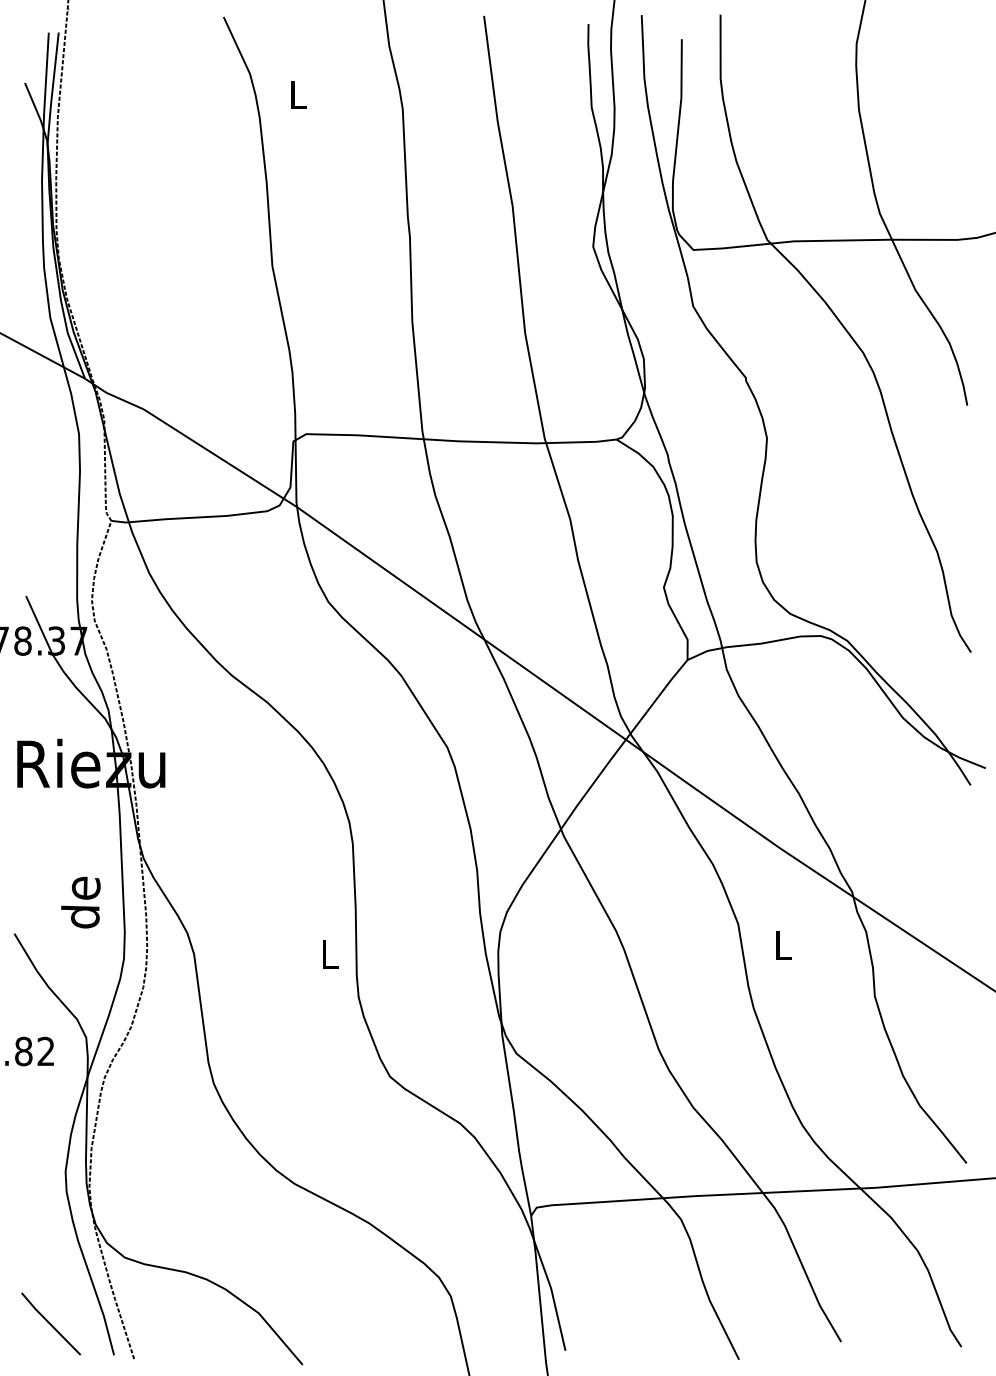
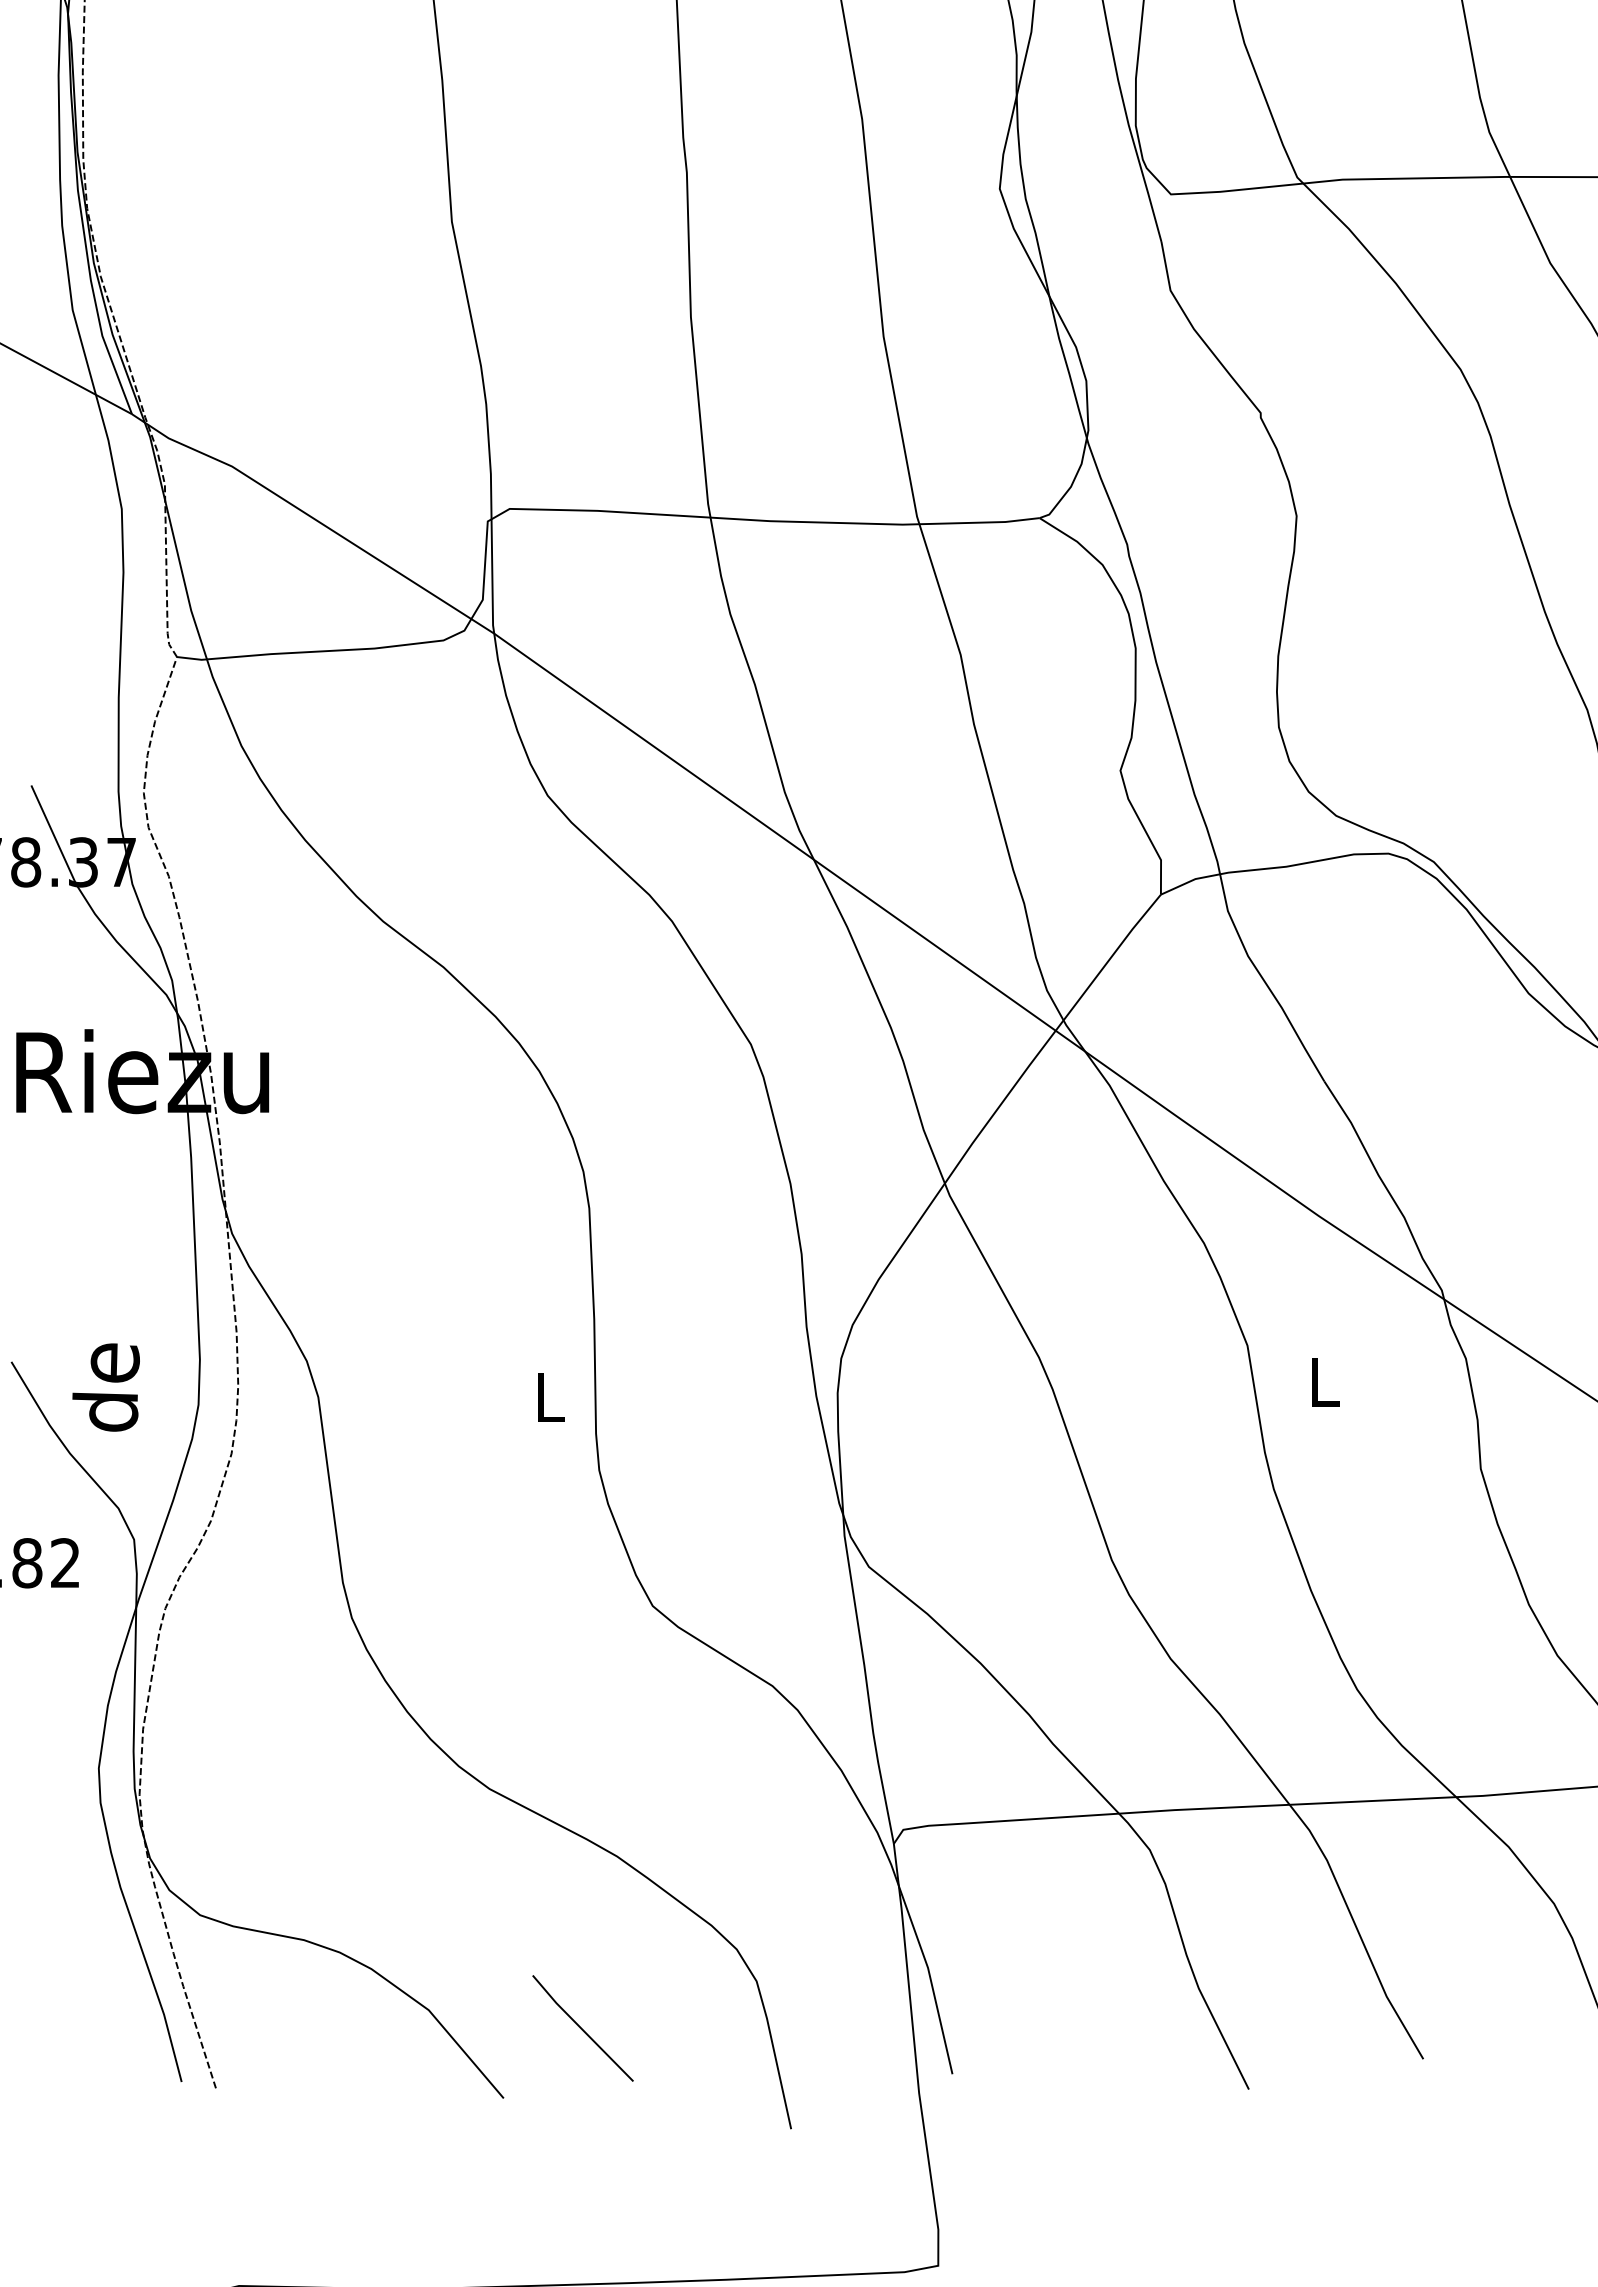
text: (80, 902) -> (105, 1387), moved
line: (51, 1323) -> (583, 2027), moved

